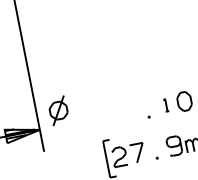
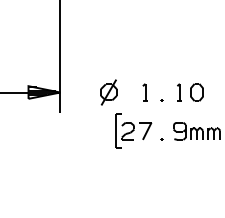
part: (166, 105) -> (179, 92), size x1.43
part: (58, 110) -> (108, 92), moved
part: (128, 112) -> (144, 92), added

